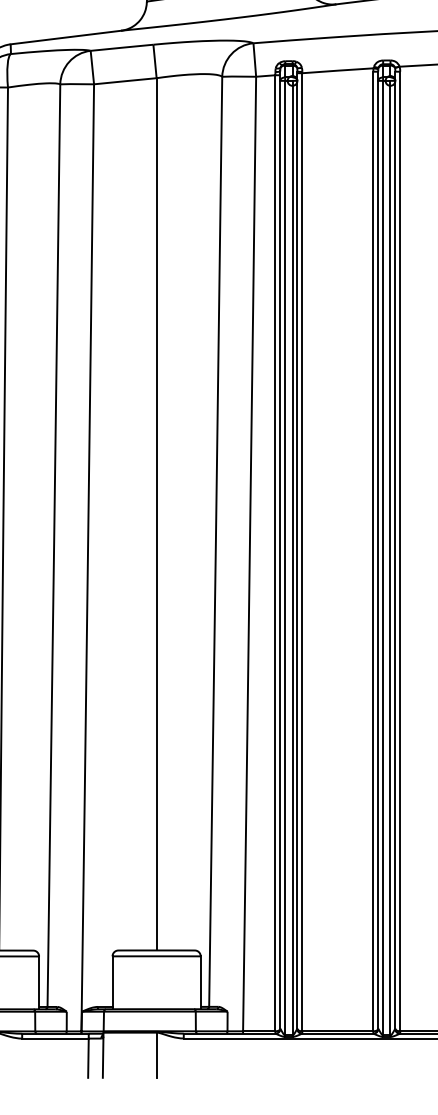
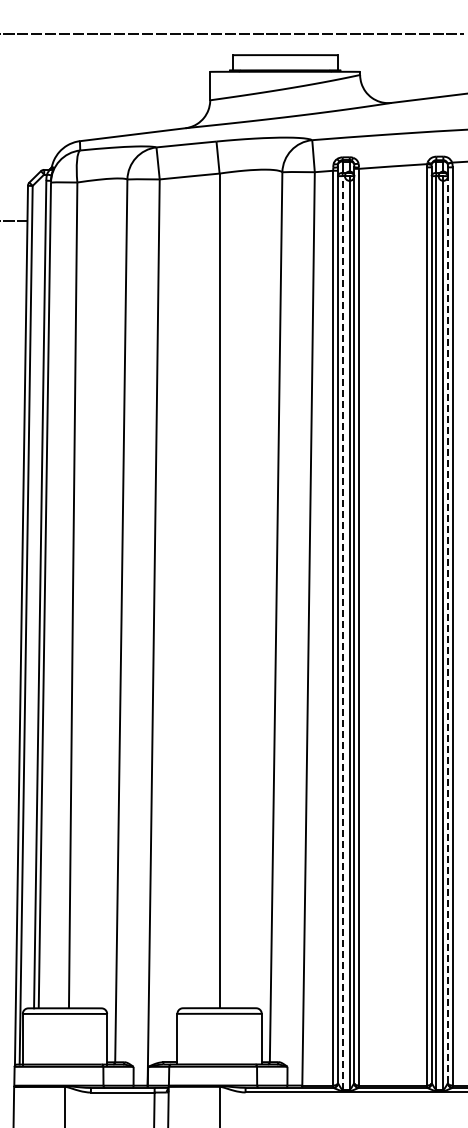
line: (395, 554) -> (448, 629), solid -> dashed
line: (285, 557) -> (342, 632), solid -> dashed

